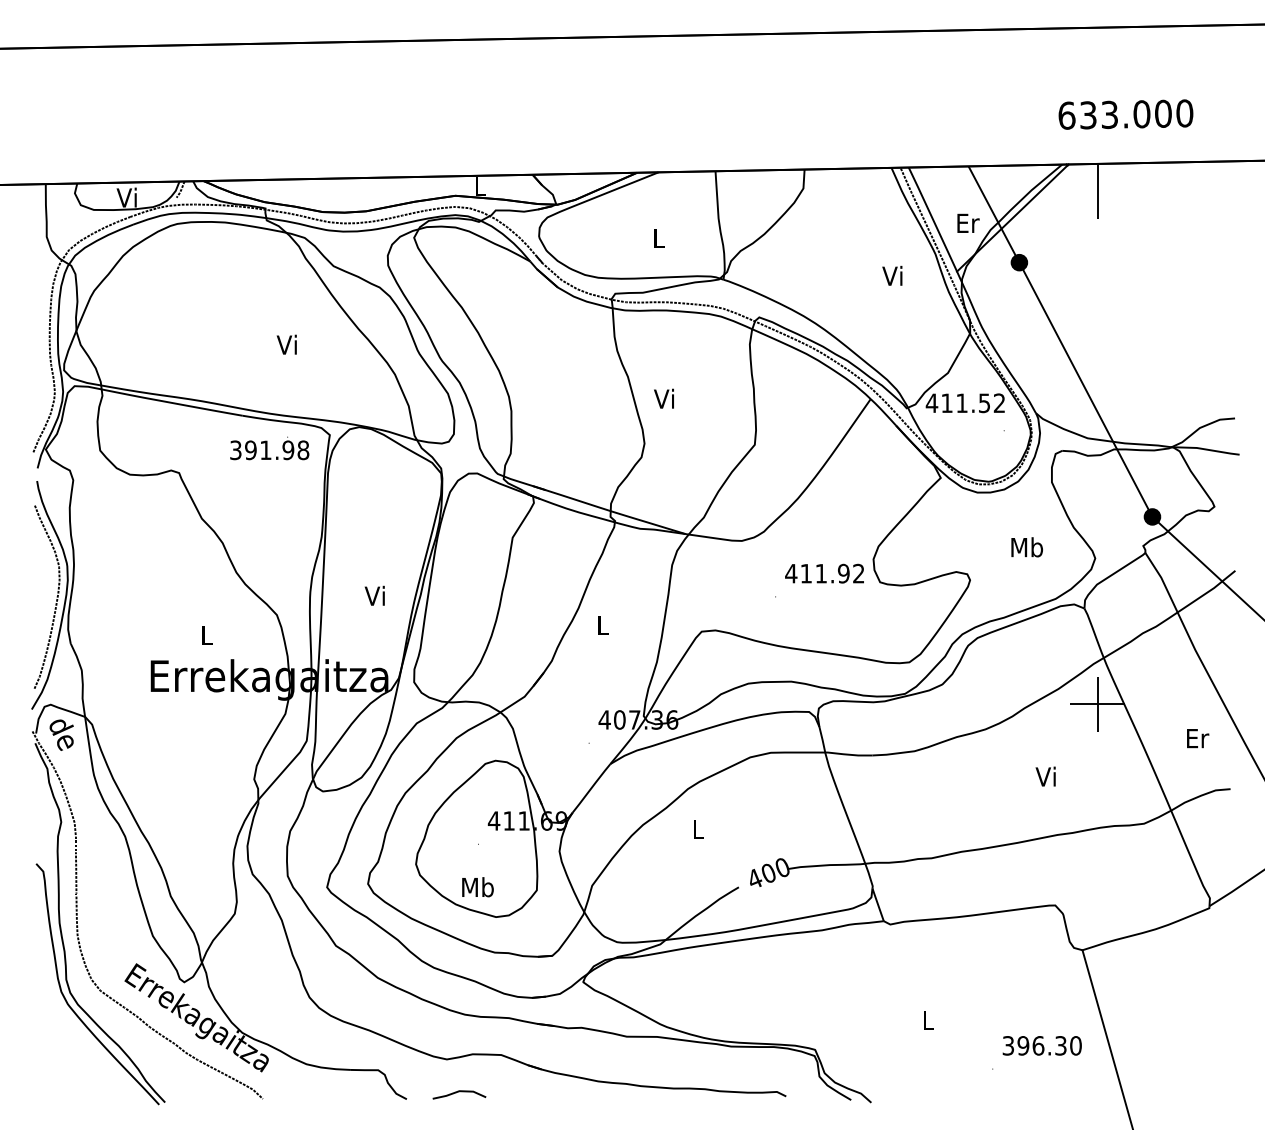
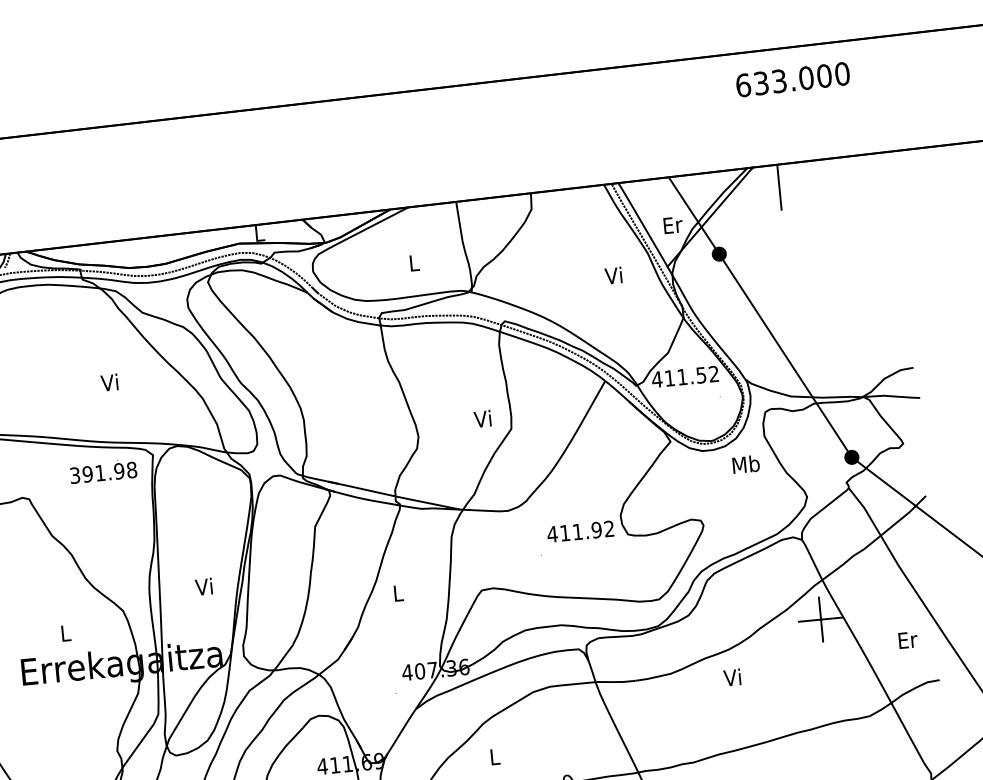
text: (1125, 114) -> (792, 79), moved
text: (663, 398) -> (482, 418), moved
text: (1026, 547) -> (745, 464), moved
text: (1045, 776) -> (732, 677), moved

